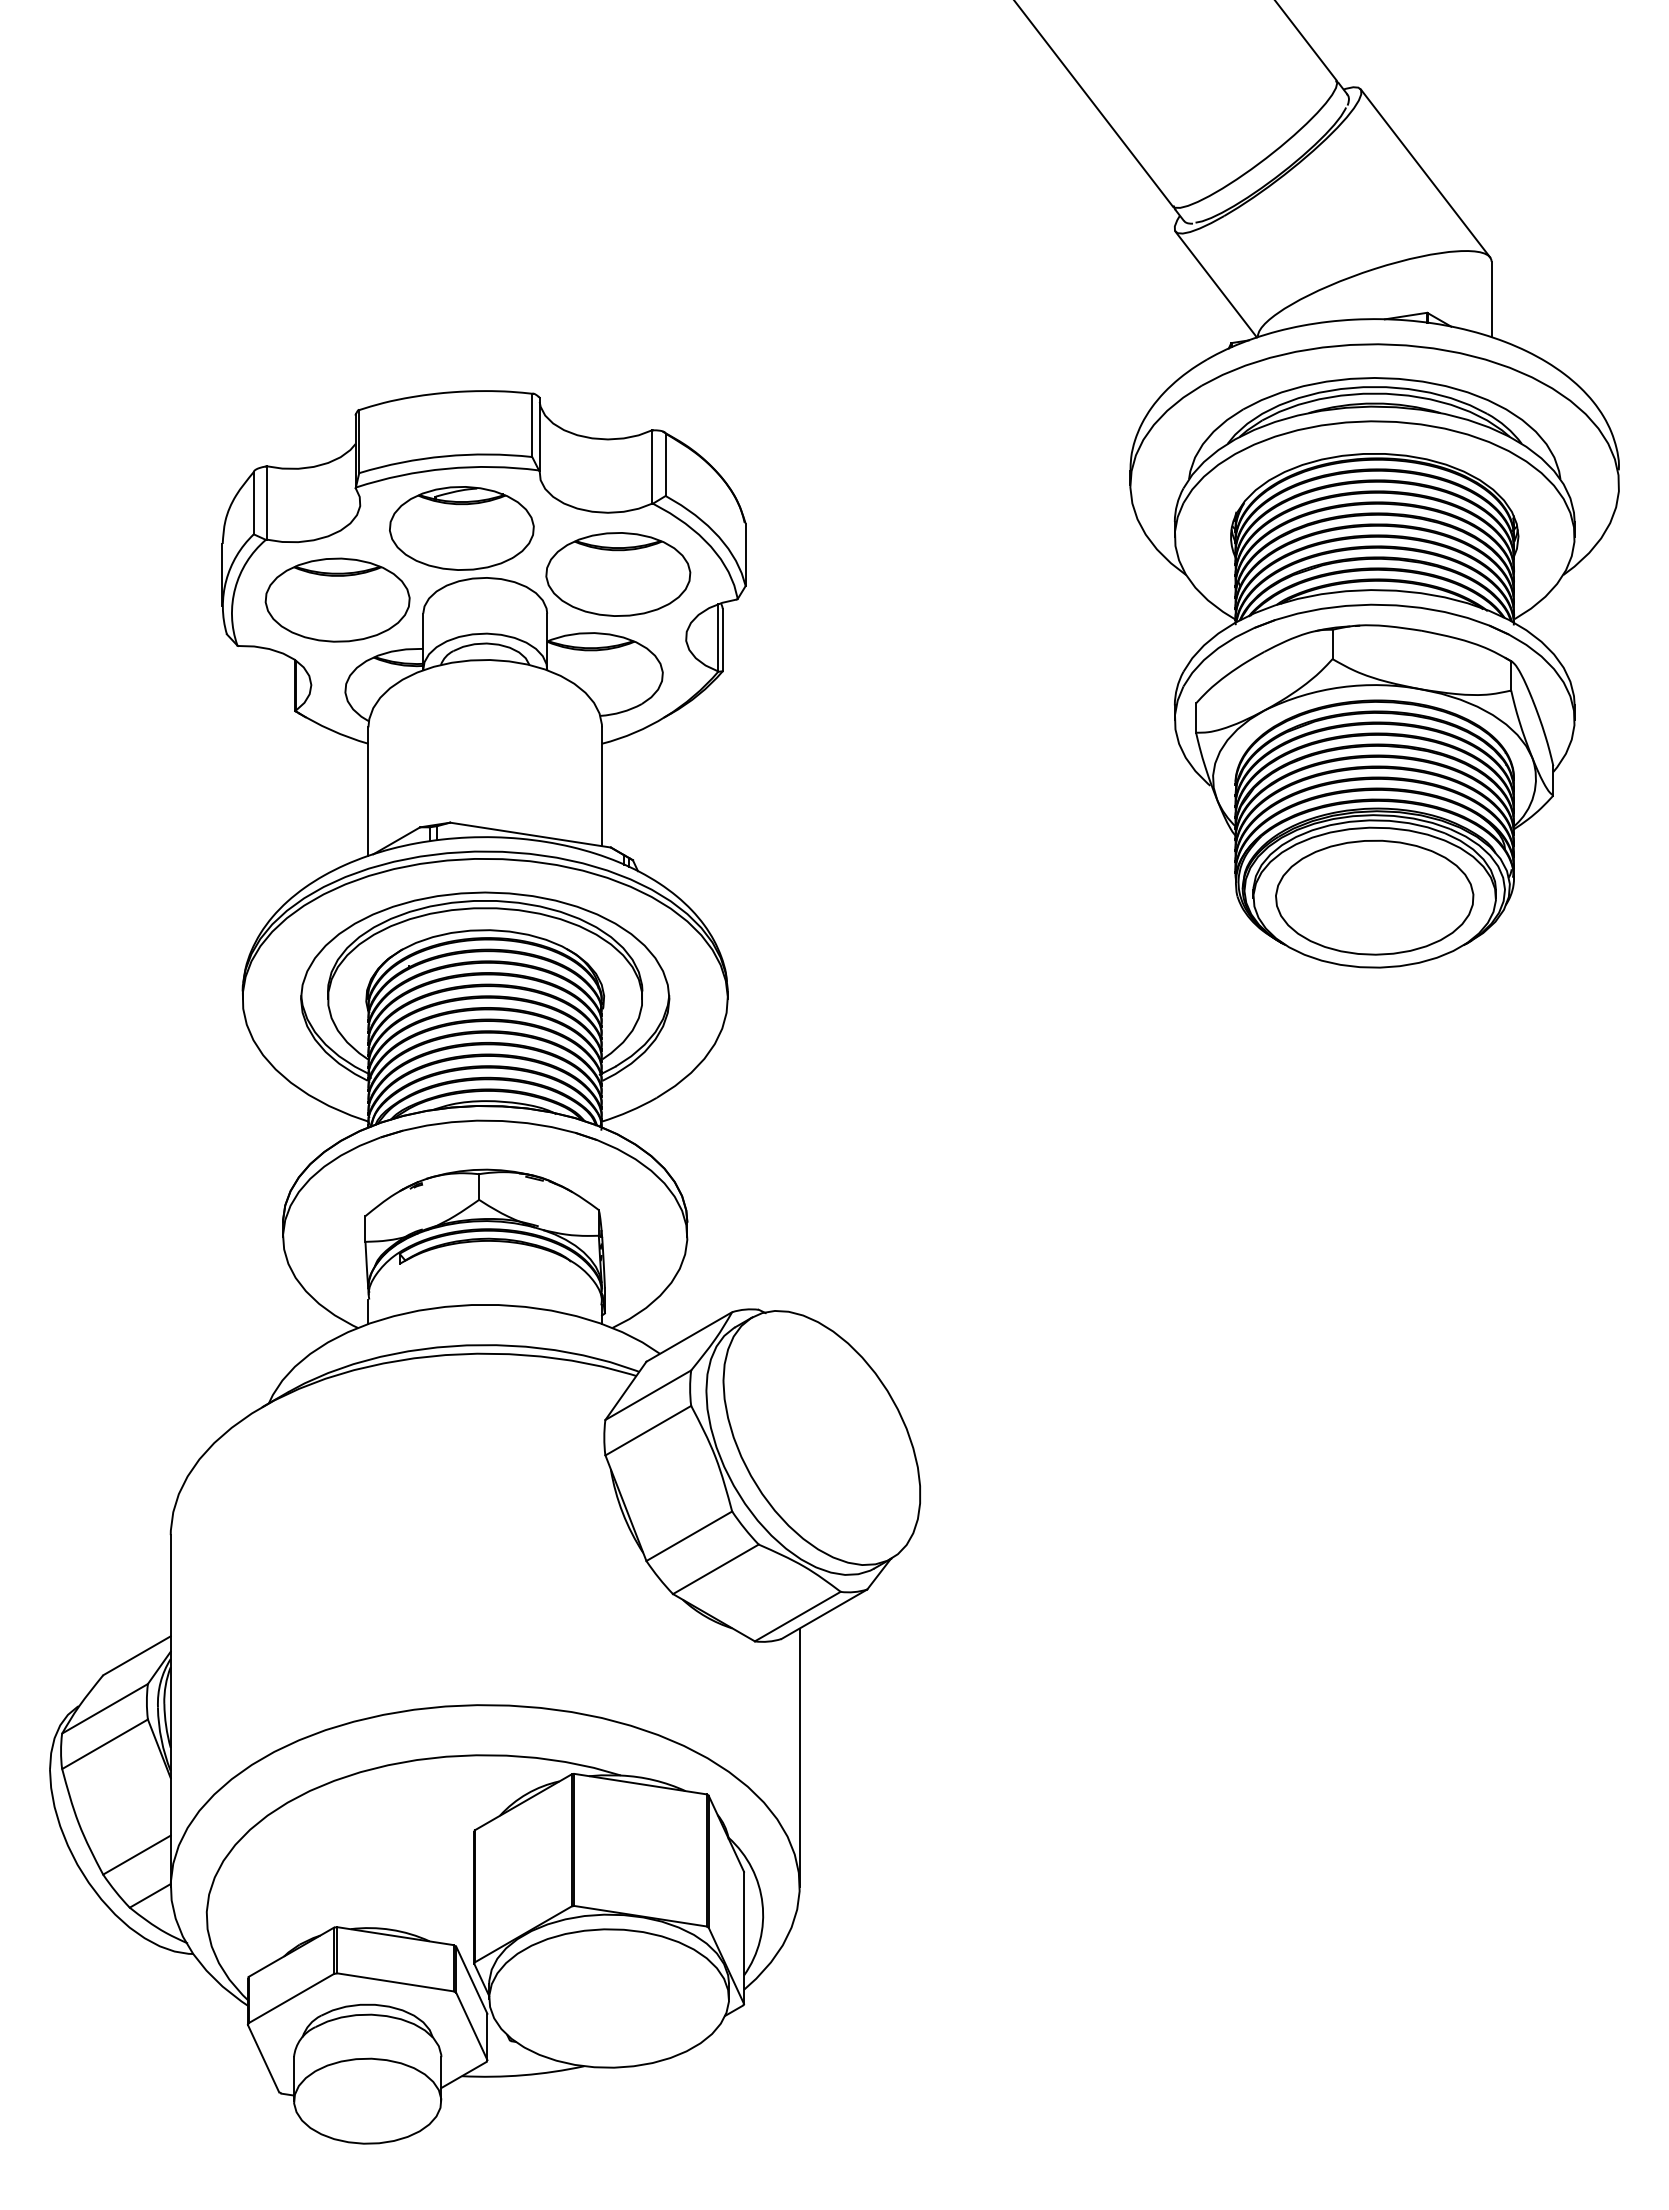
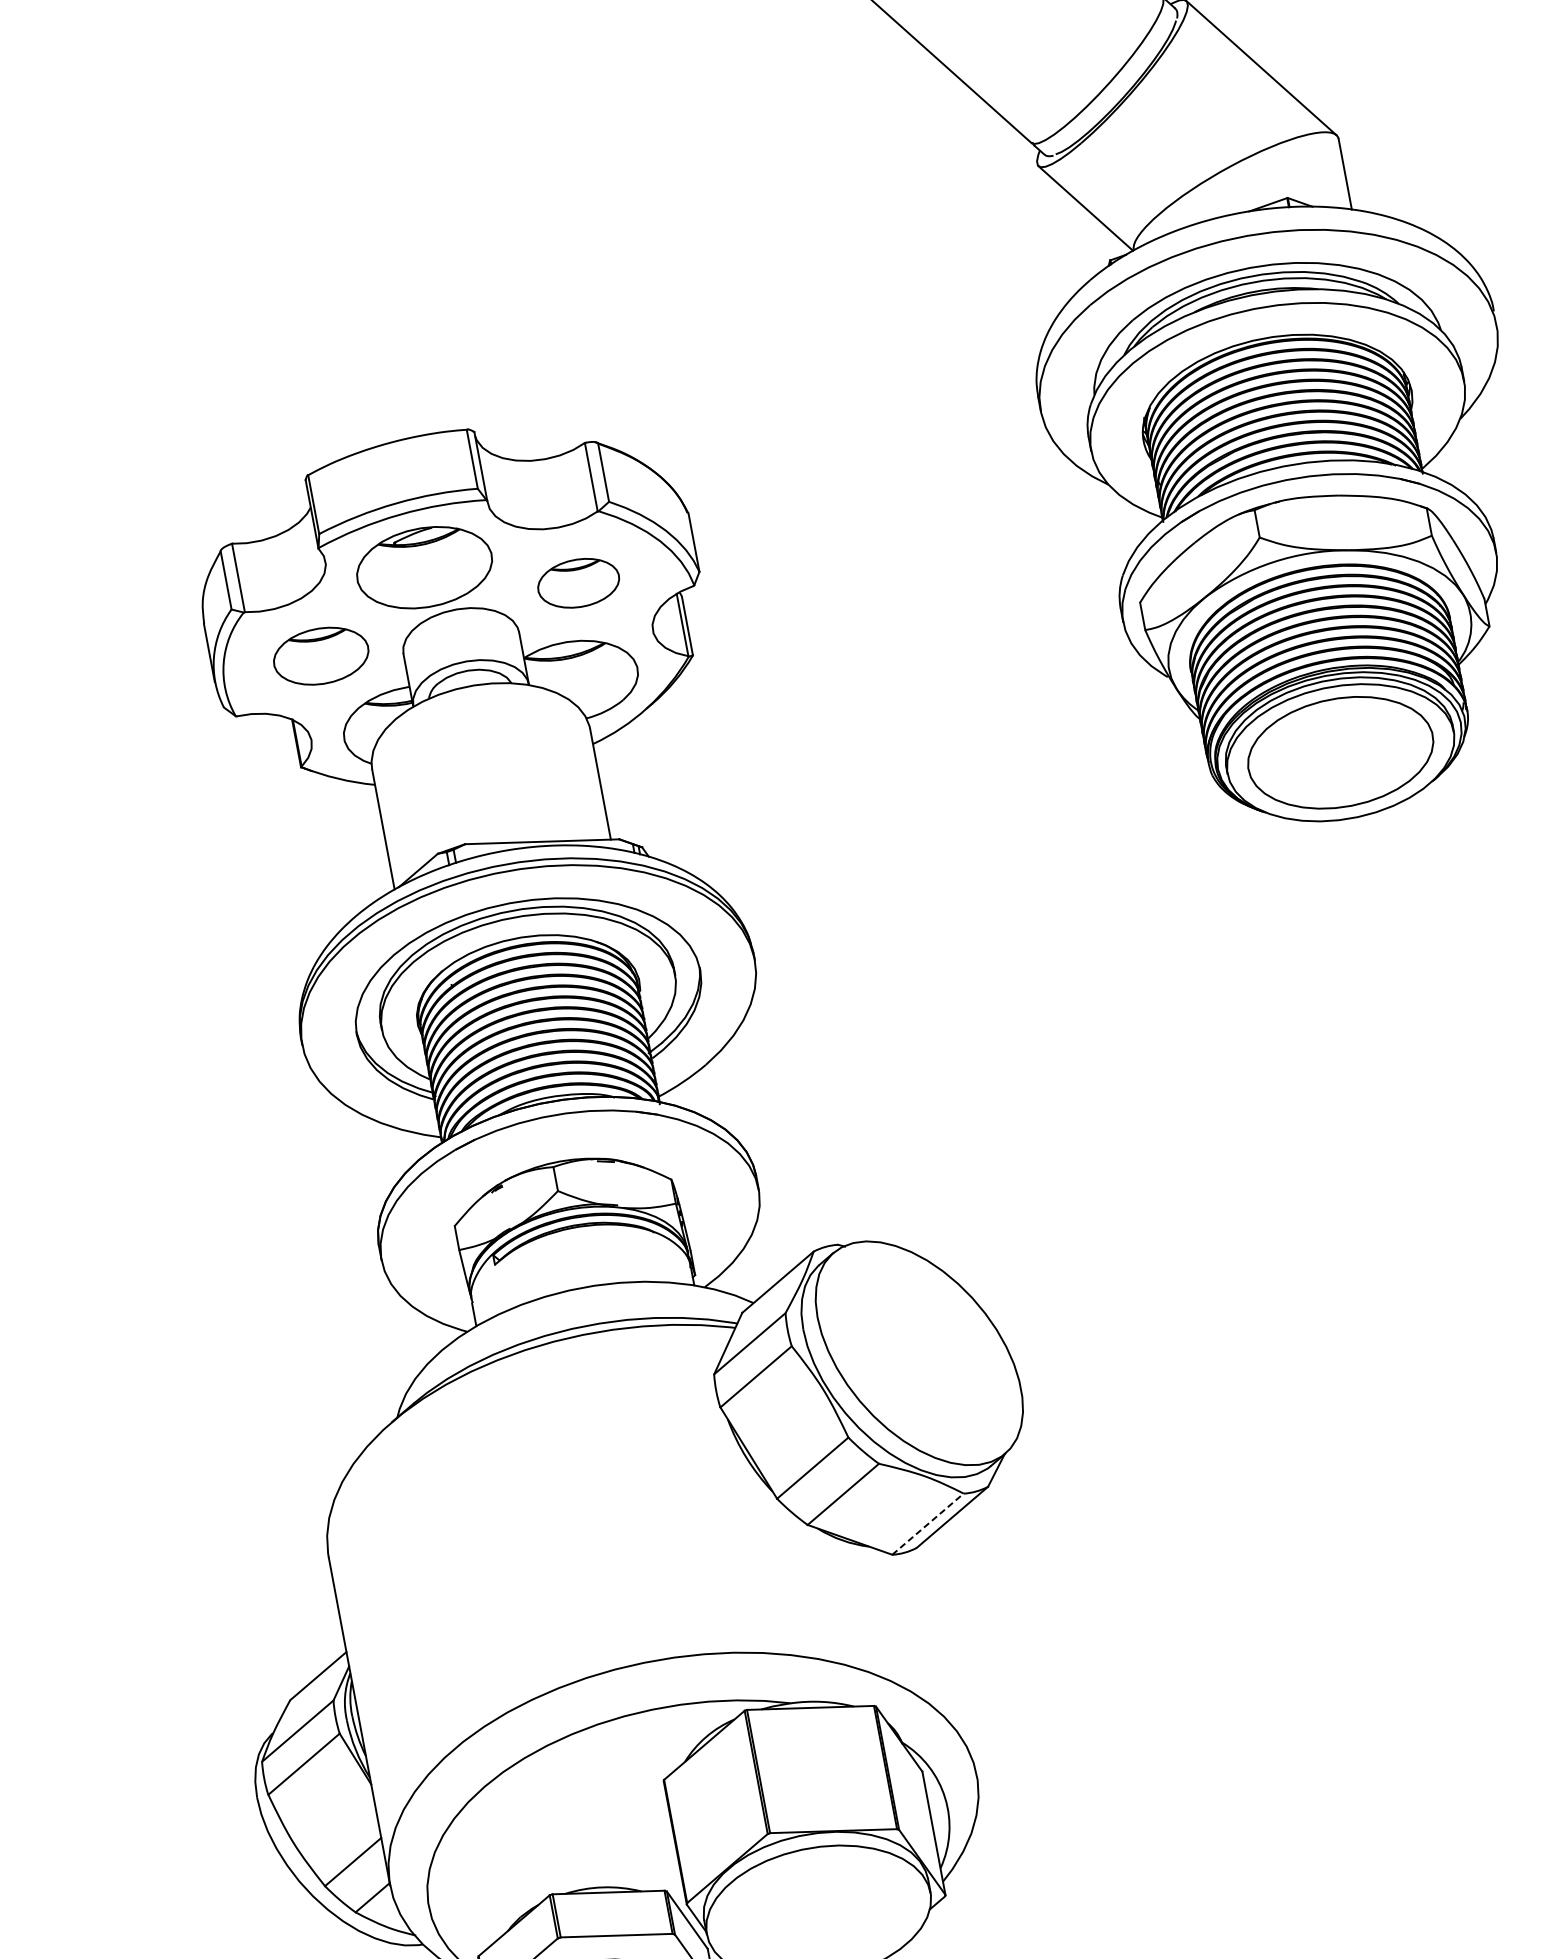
part: (618, 574) -> (578, 583), size x0.6
part: (337, 599) -> (321, 655), size x0.7
line: (797, 1616) -> (927, 1524), solid -> dashed
line: (799, 1757) -> (954, 1655), removed

